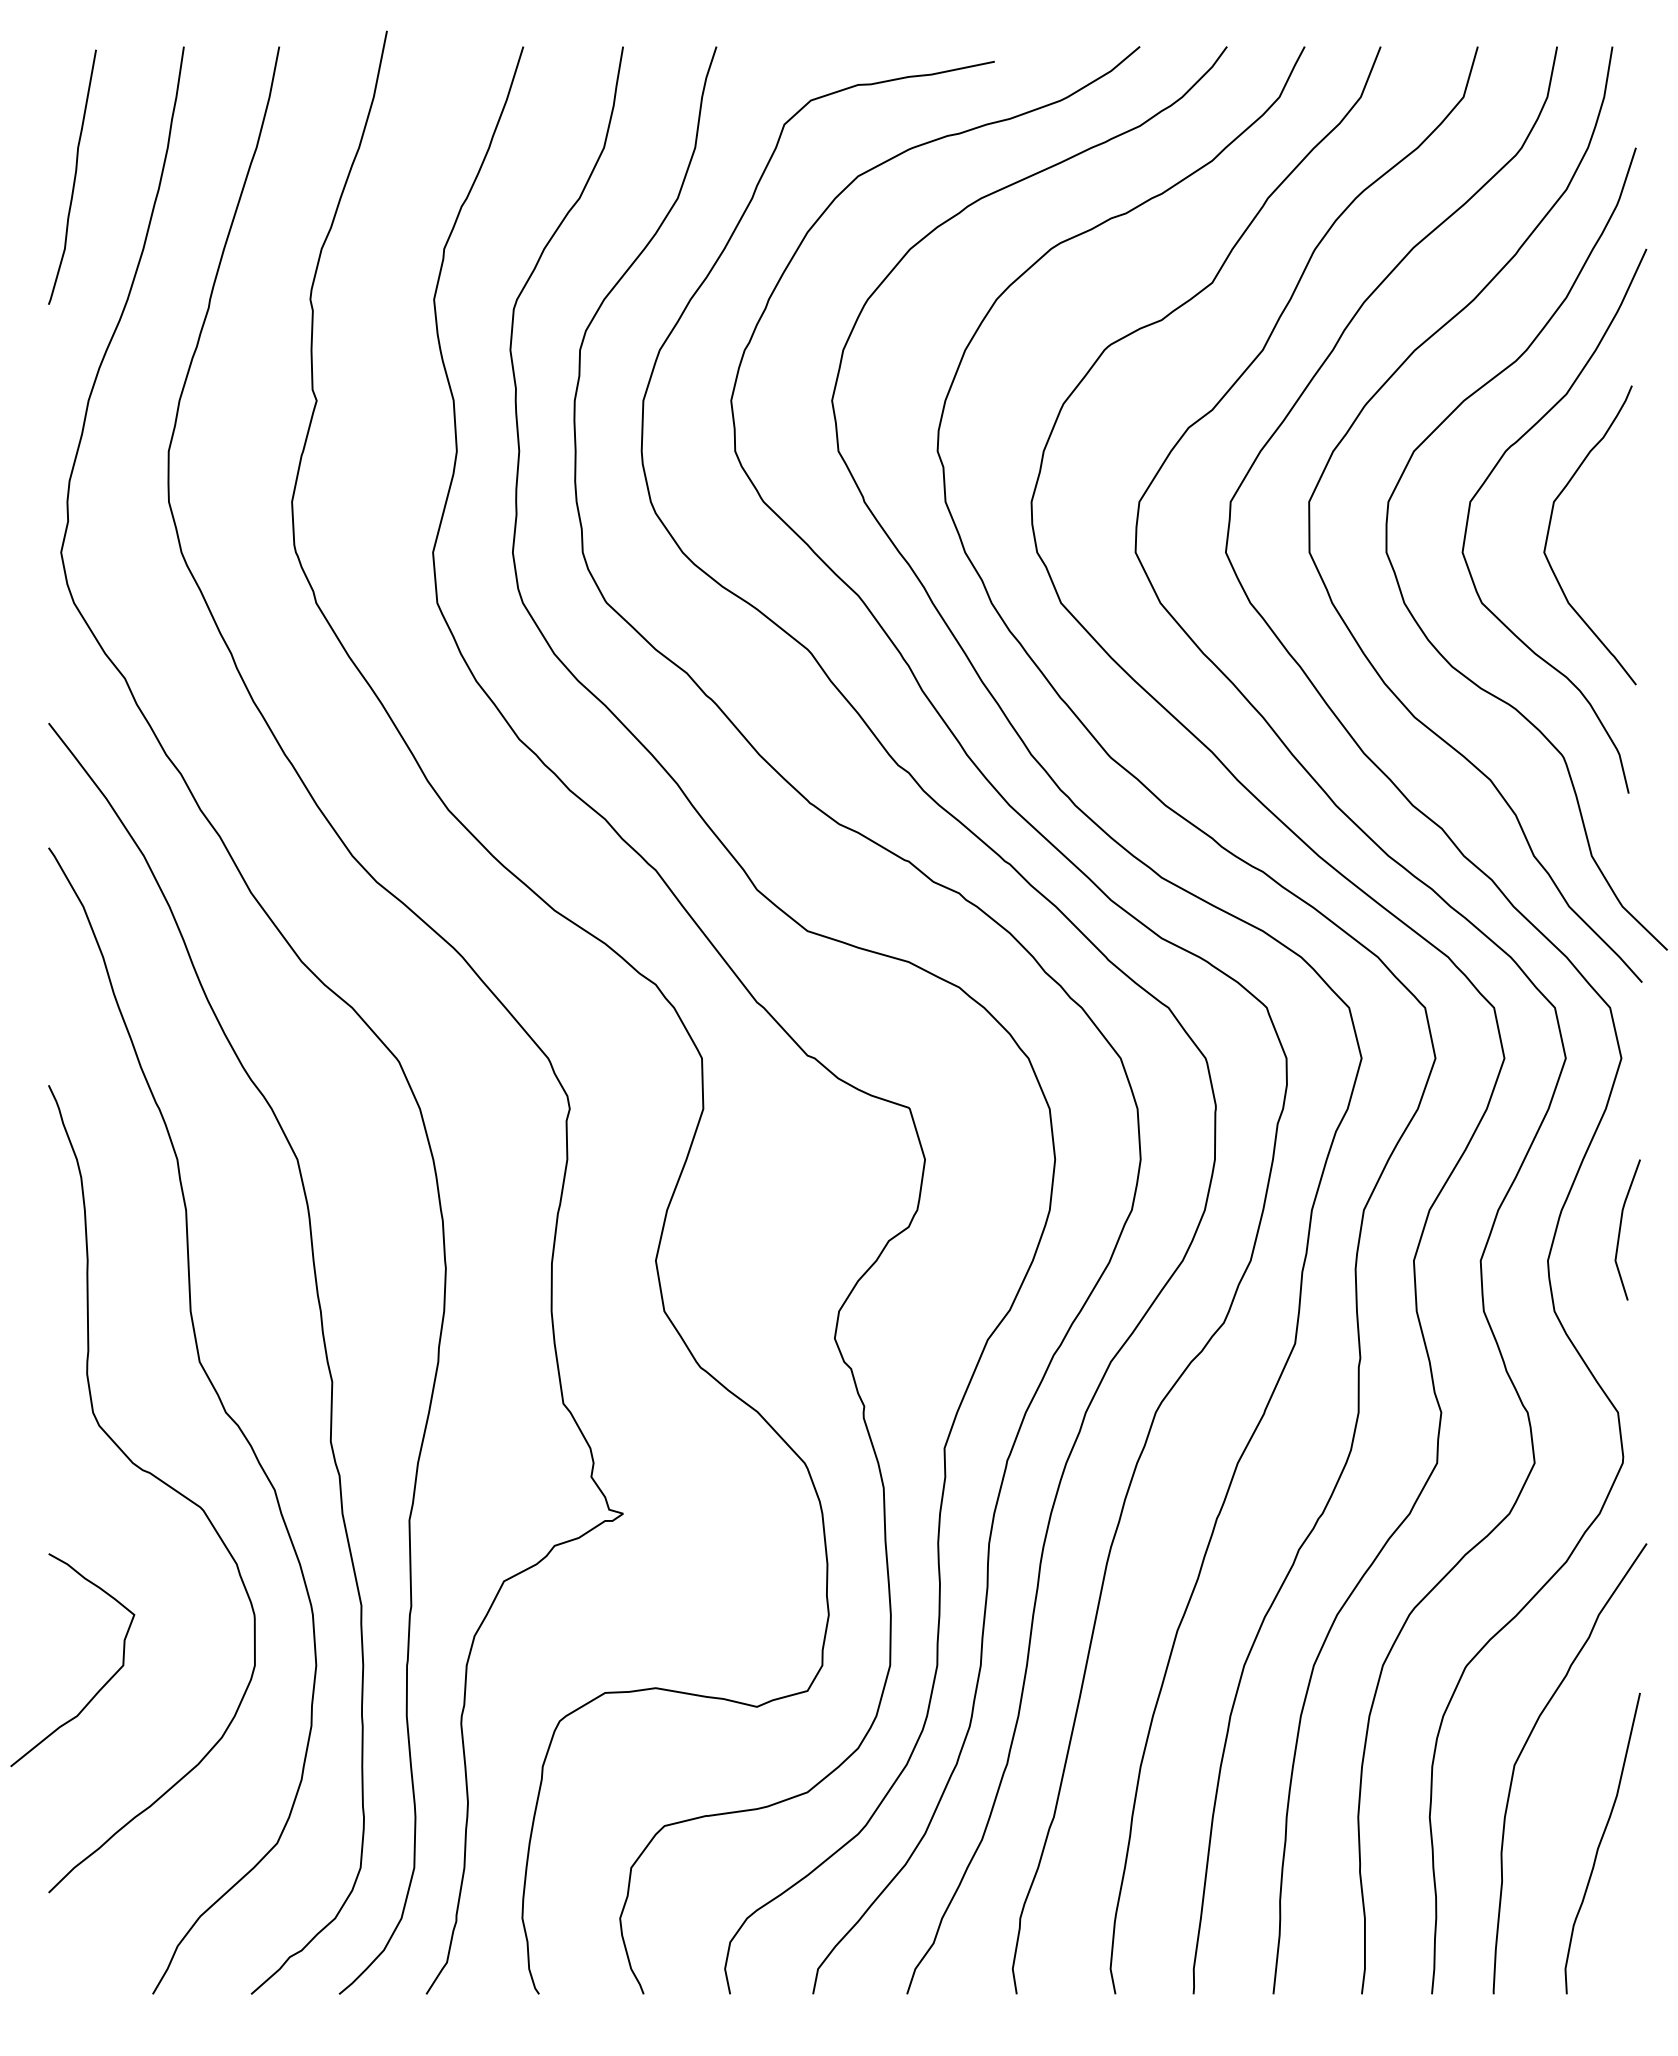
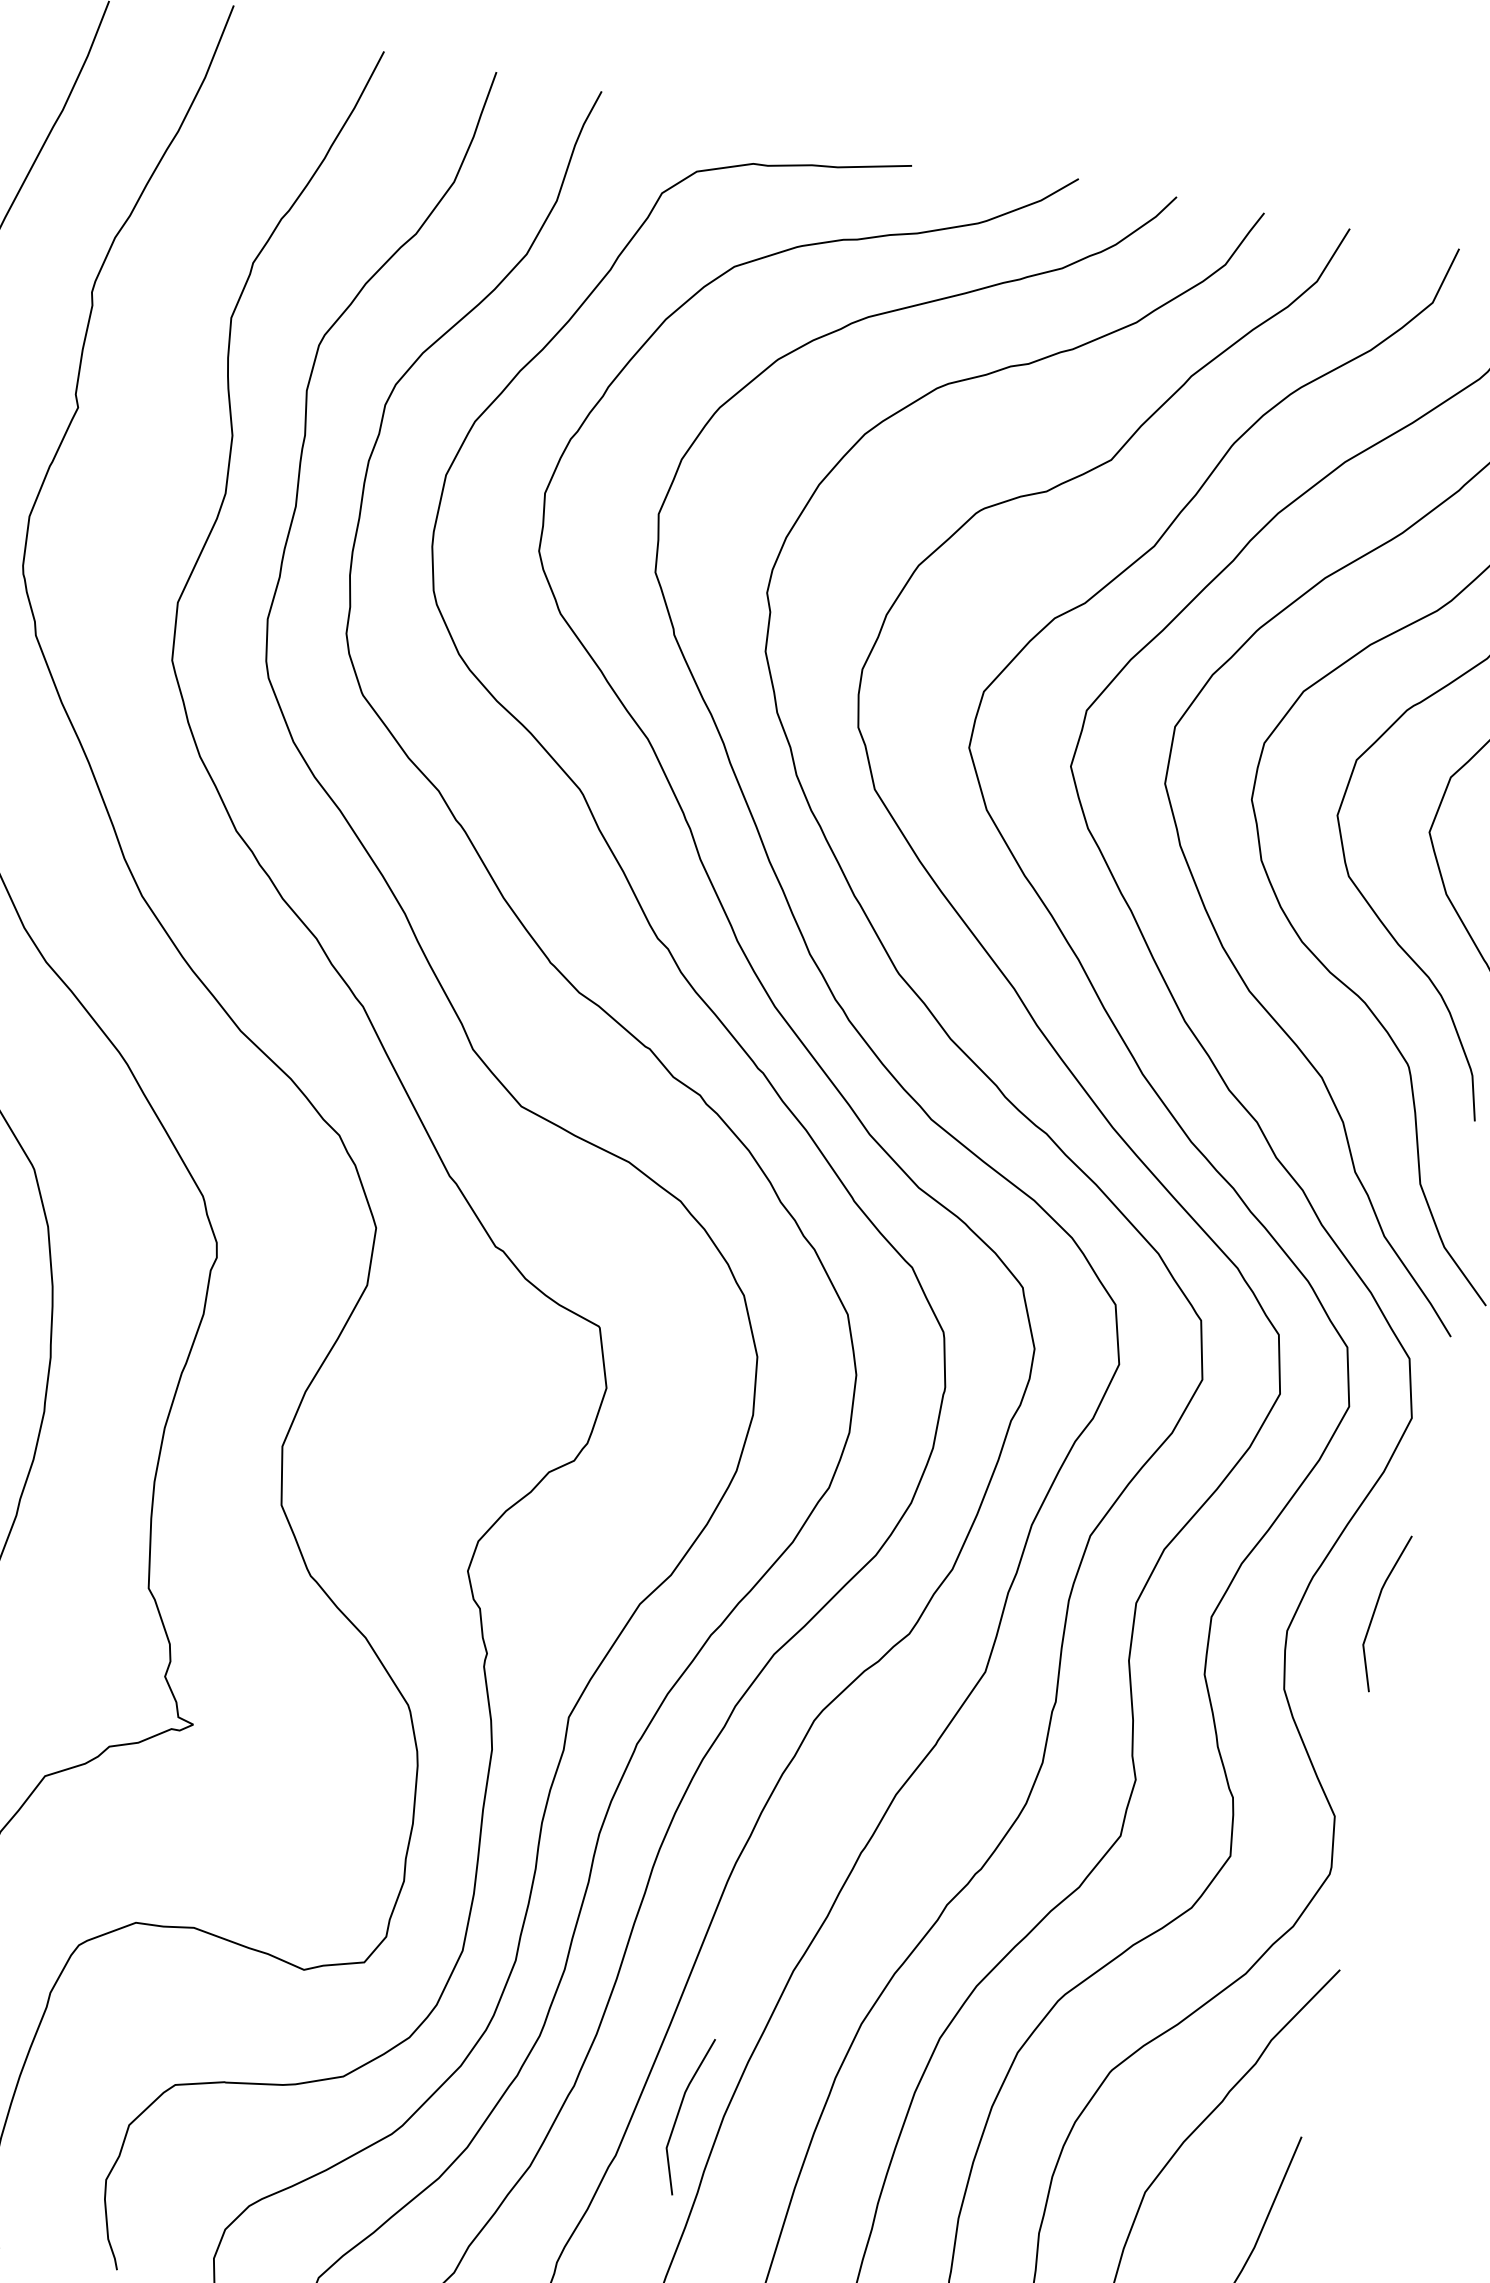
line: (1102, 1769) -> (680, 2111), added

